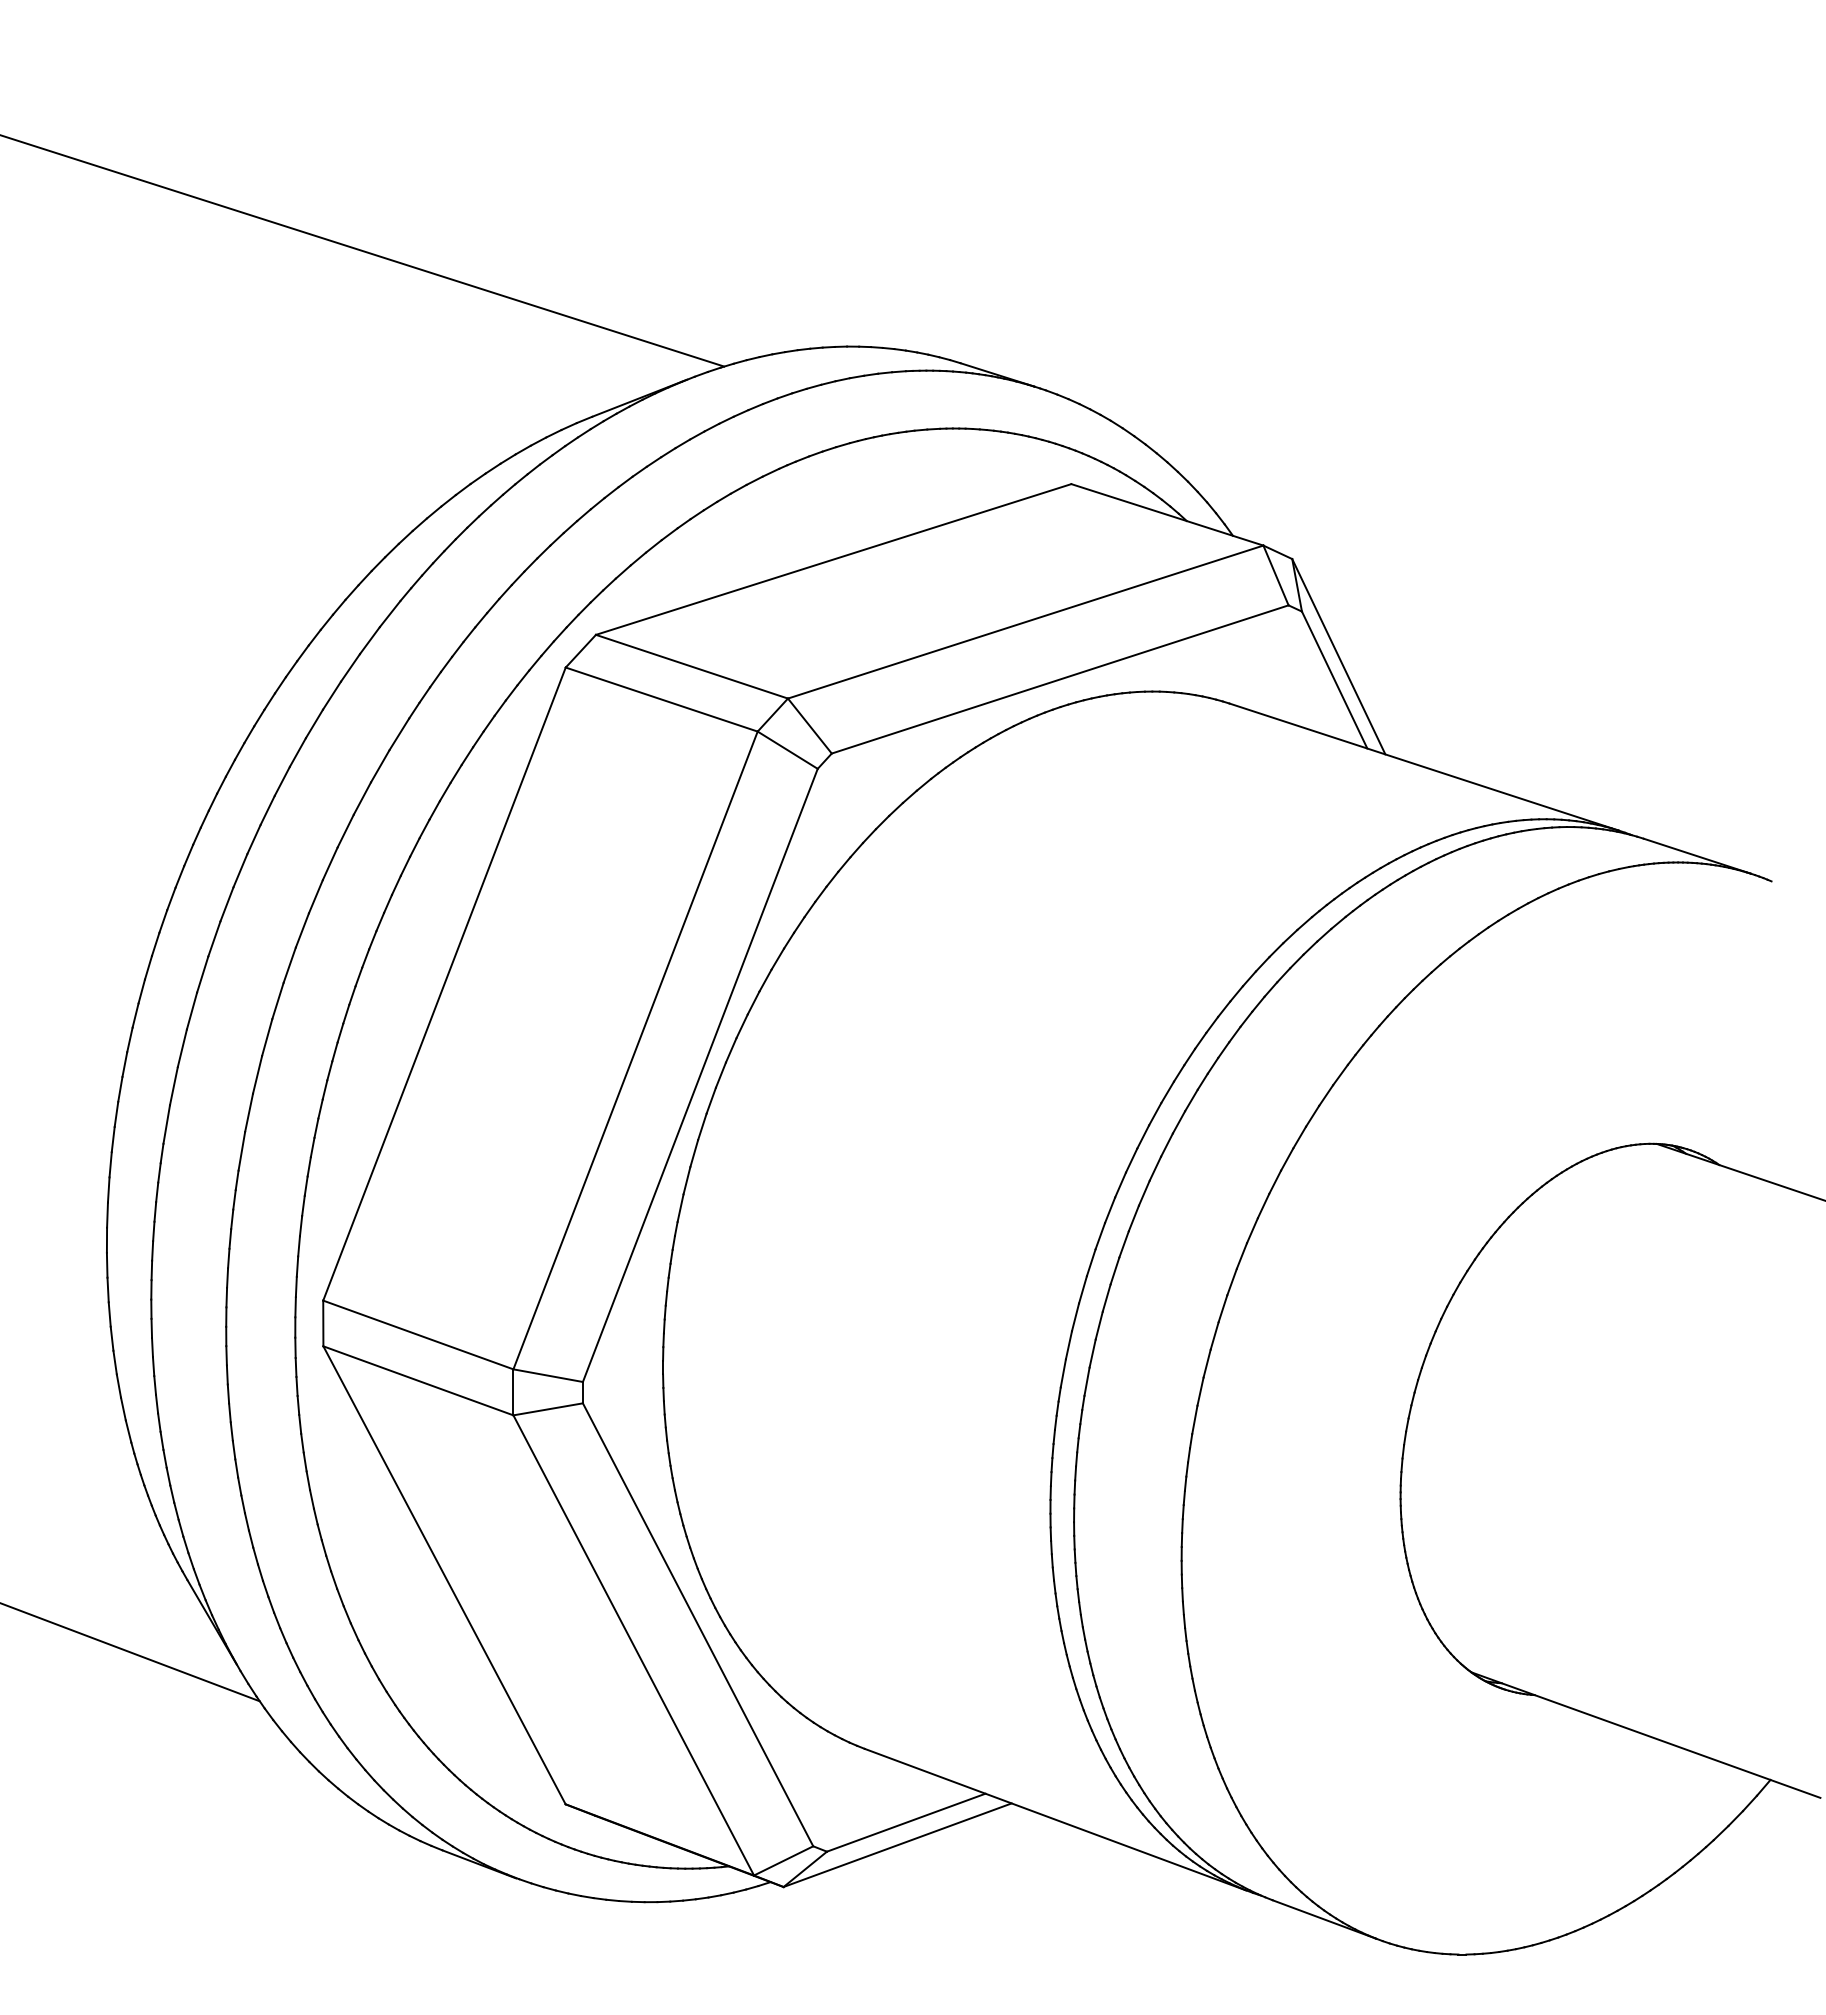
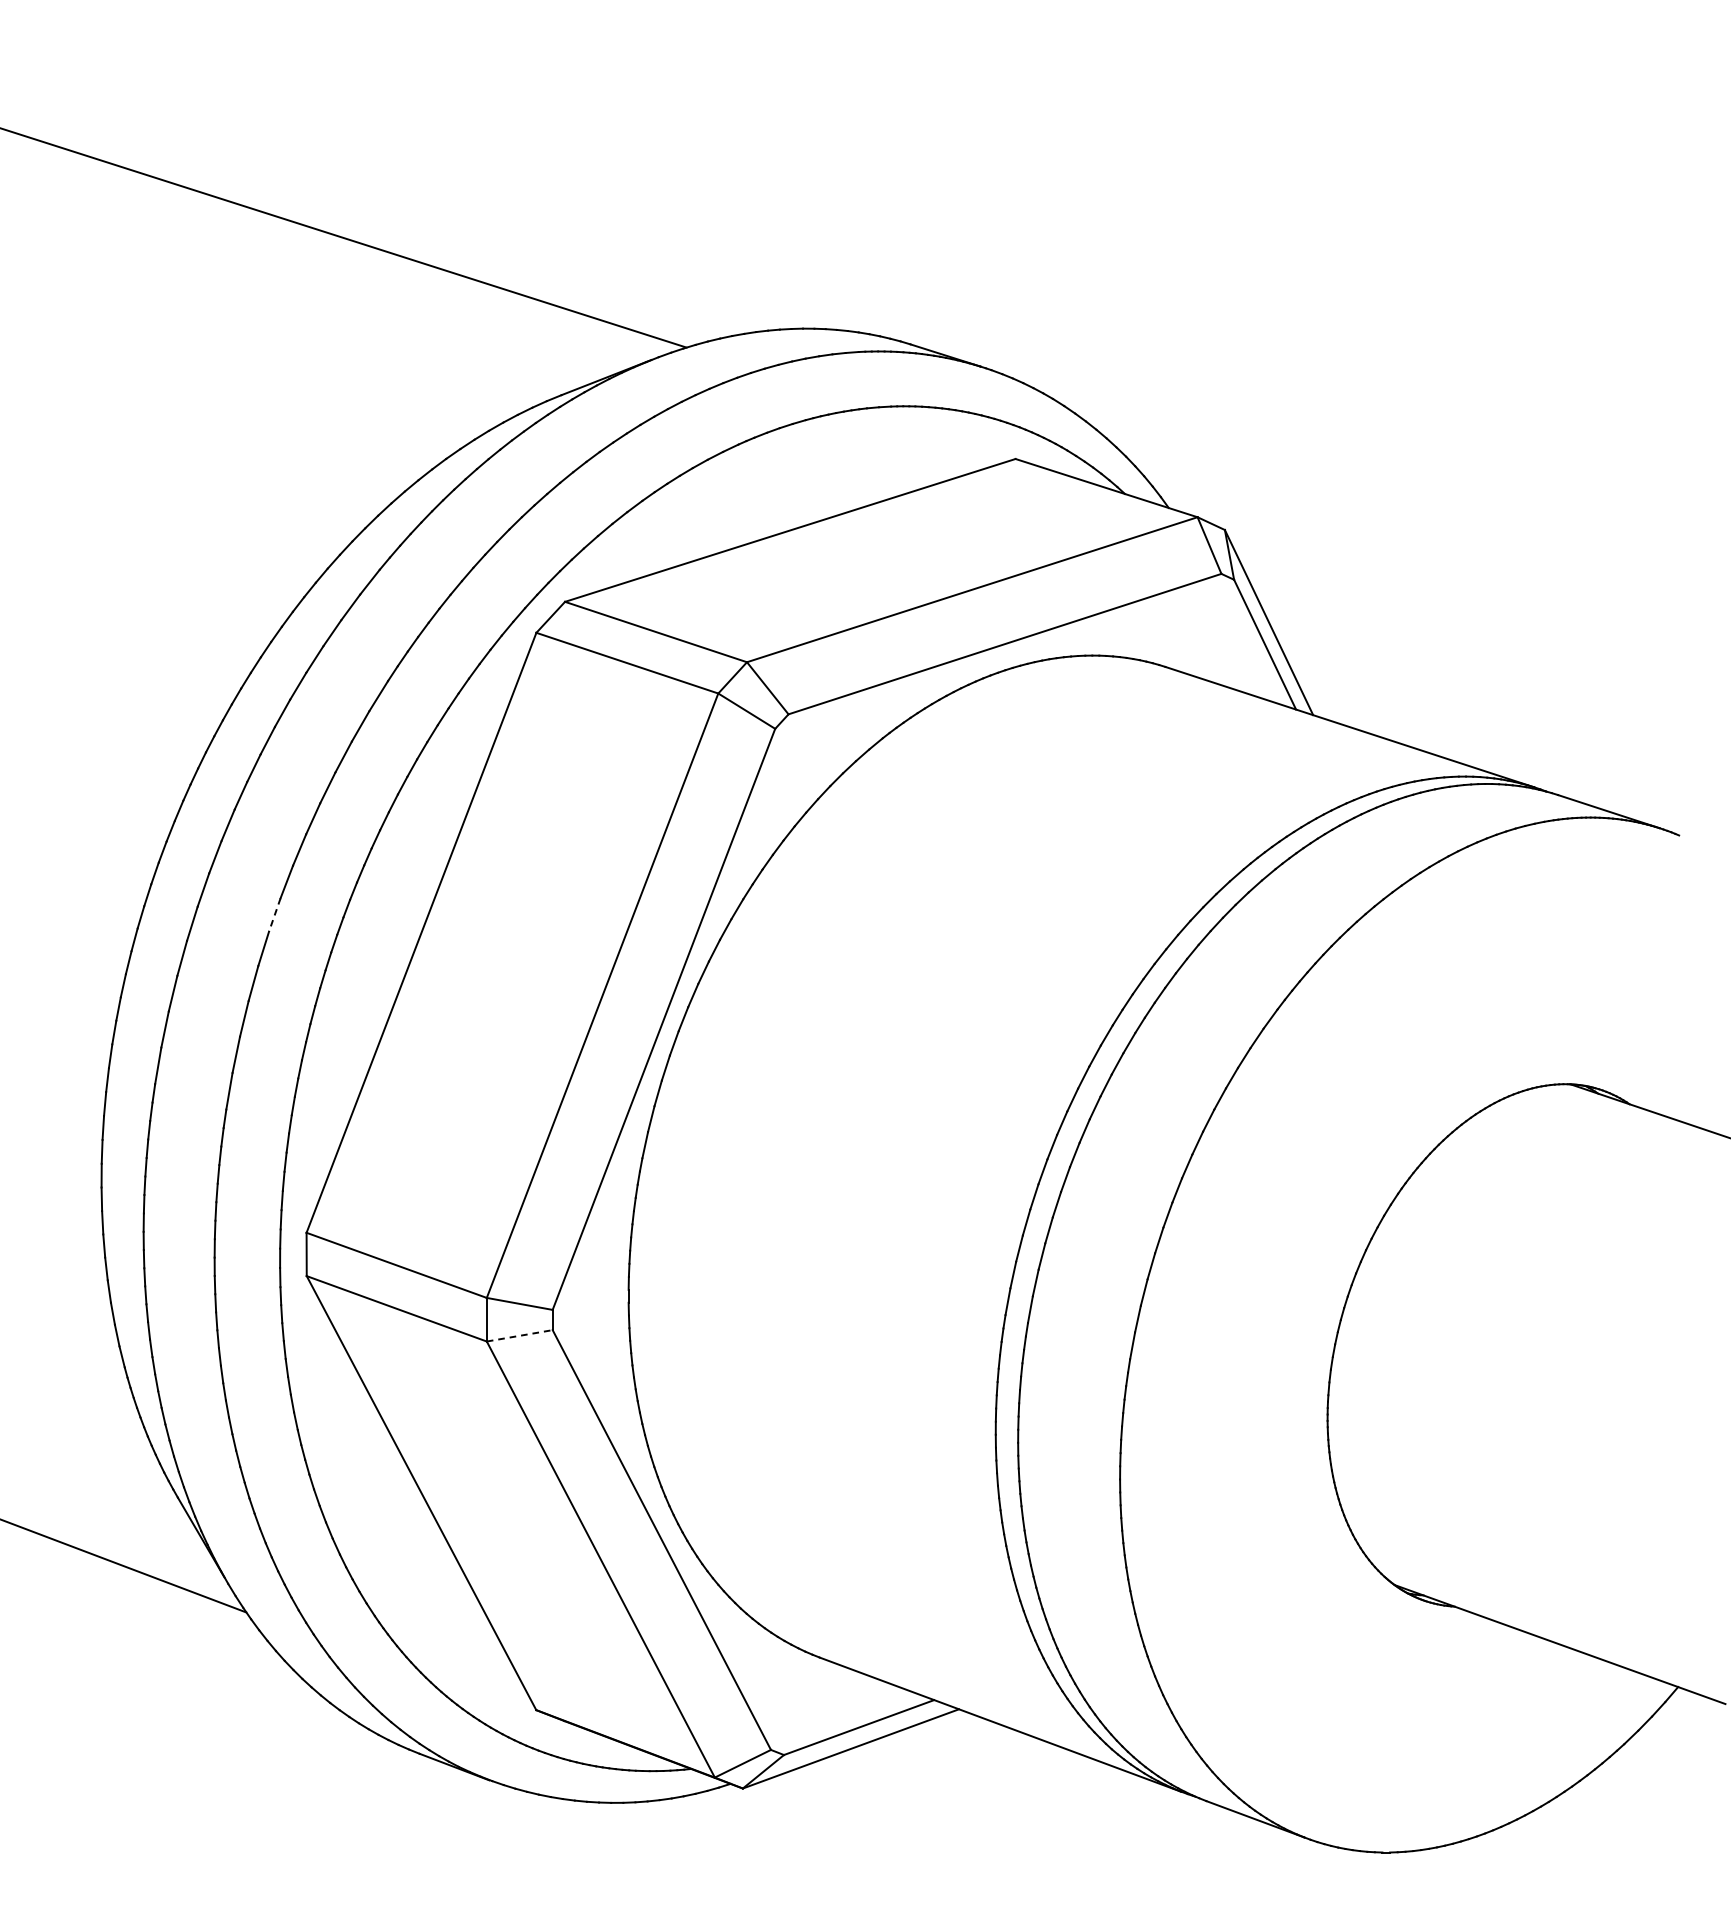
line: (289, 965) -> (274, 915), solid -> dashed
line: (548, 1409) -> (520, 1335), solid -> dashed

